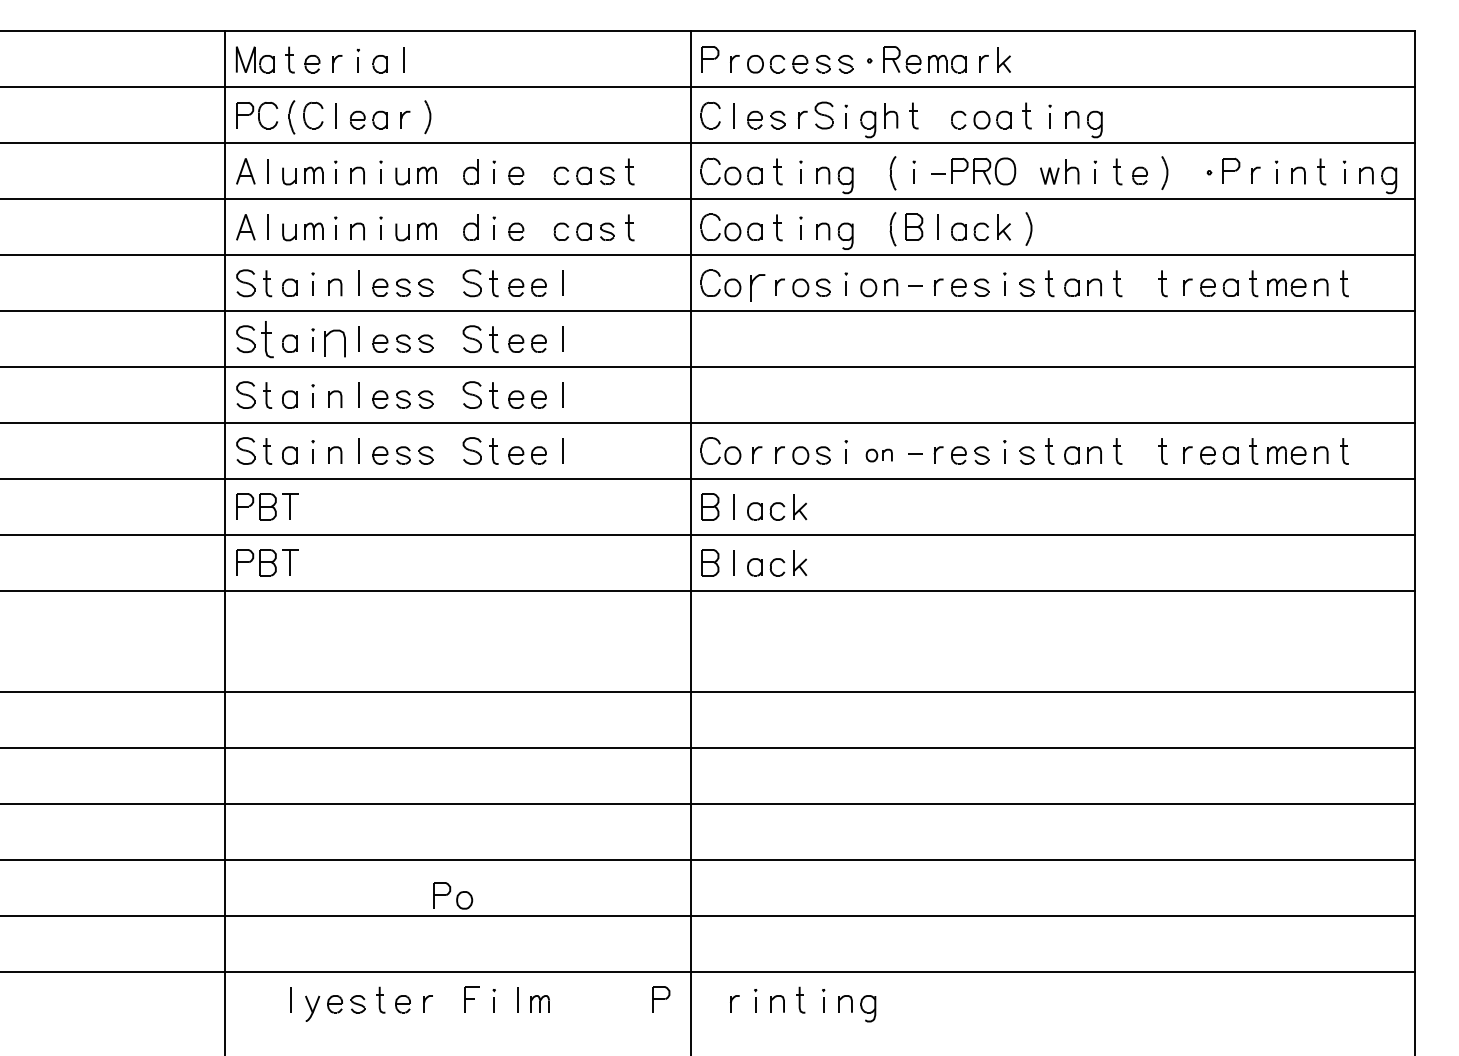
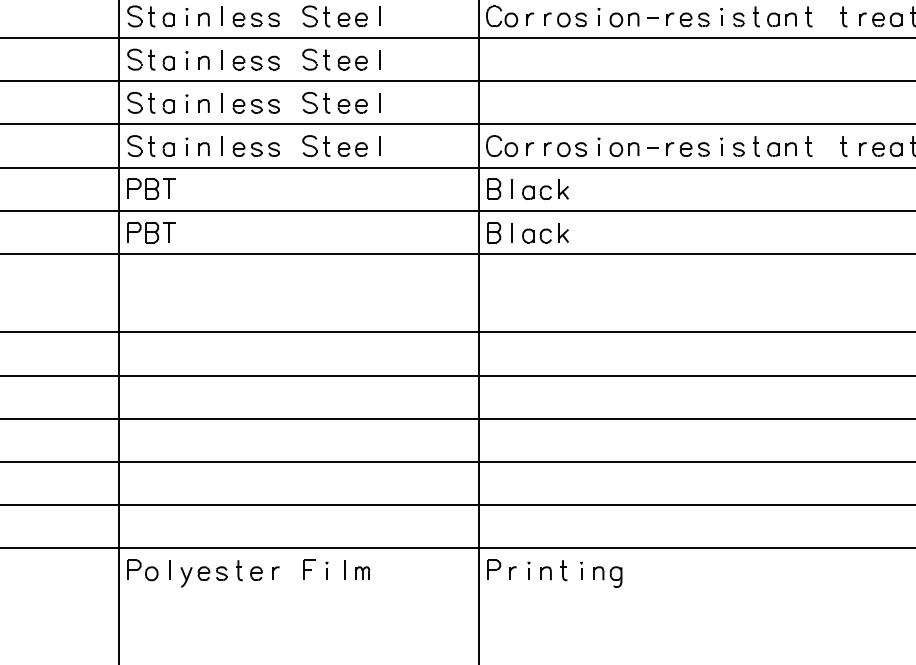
part: (757, 286) -> (530, 18), size x0.62
part: (267, 339) -> (151, 59), size x0.71
part: (335, 343) -> (204, 62), size x0.62
part: (879, 455) -> (624, 149), size x1.43
part: (453, 895) -> (143, 570), moved
part: (661, 999) -> (494, 570), moved

